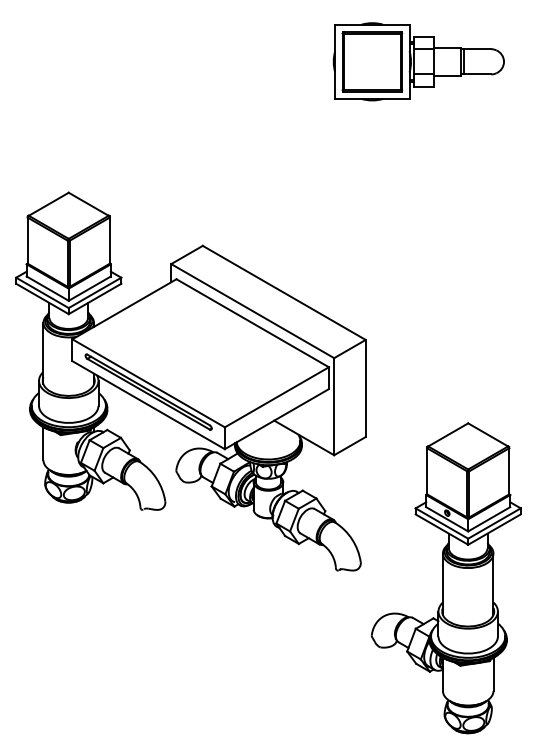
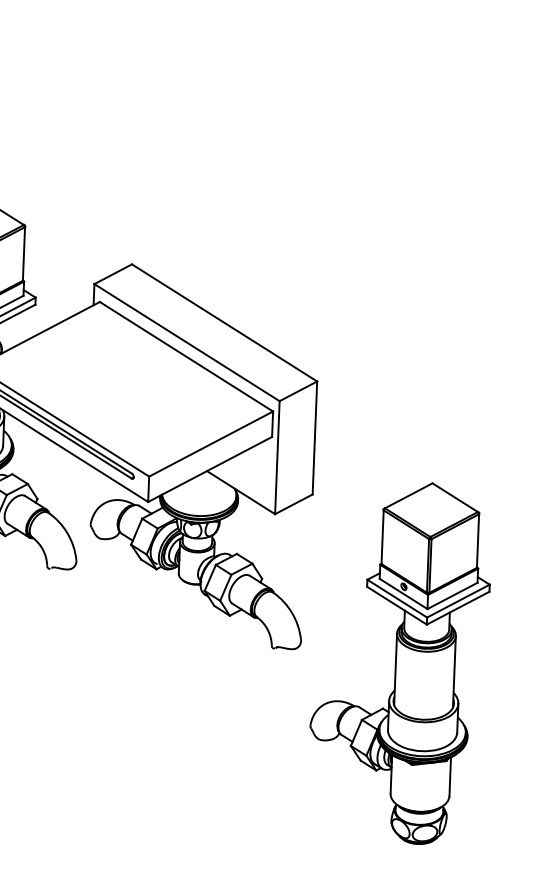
part: (418, 61) -> (391, 59), removed

